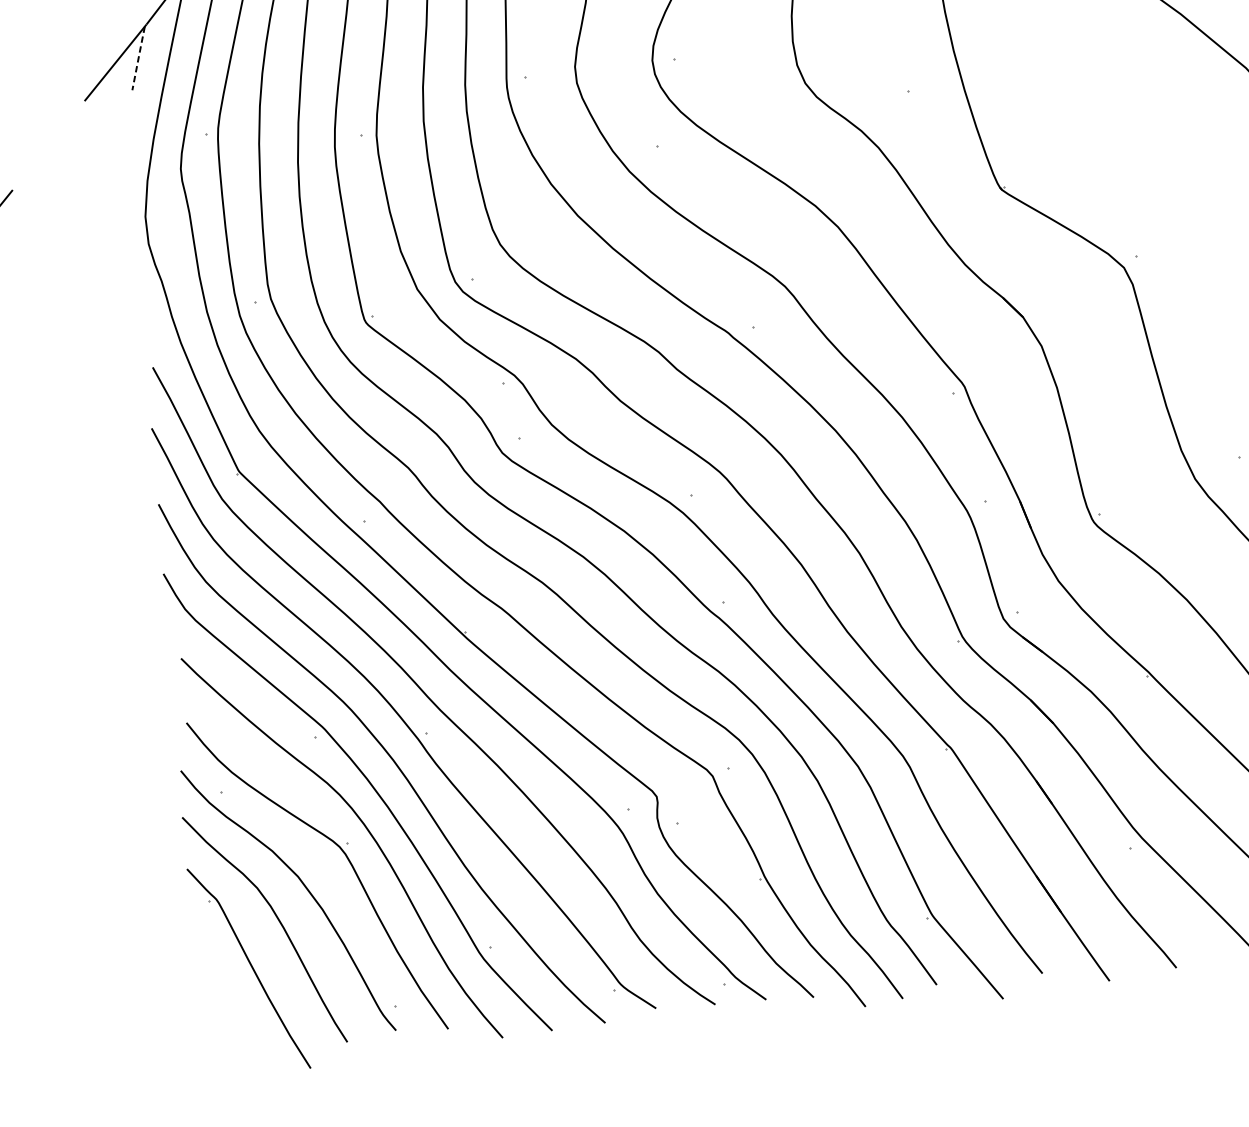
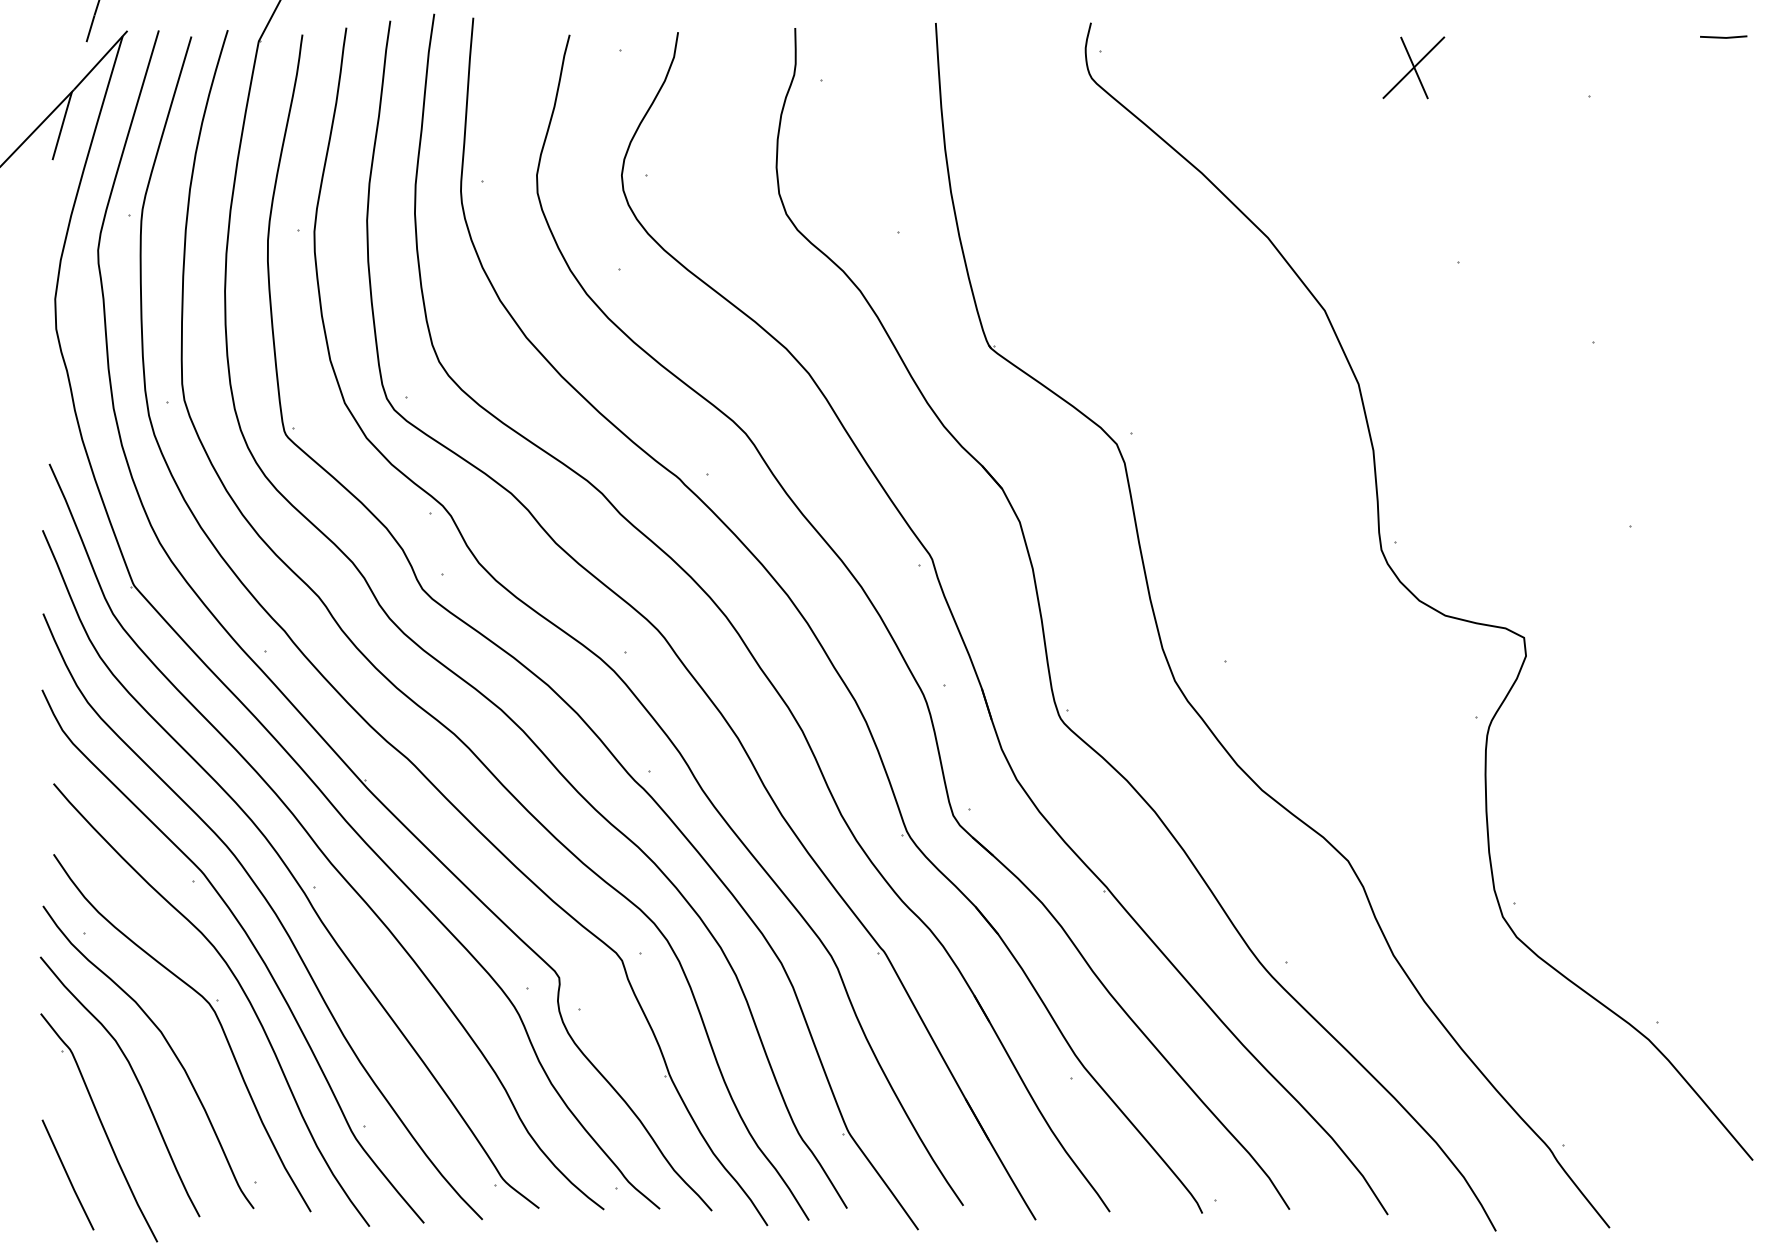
line: (138, 57) -> (62, 125), dashed -> solid
line: (223, 1013) -> (67, 1174), added

